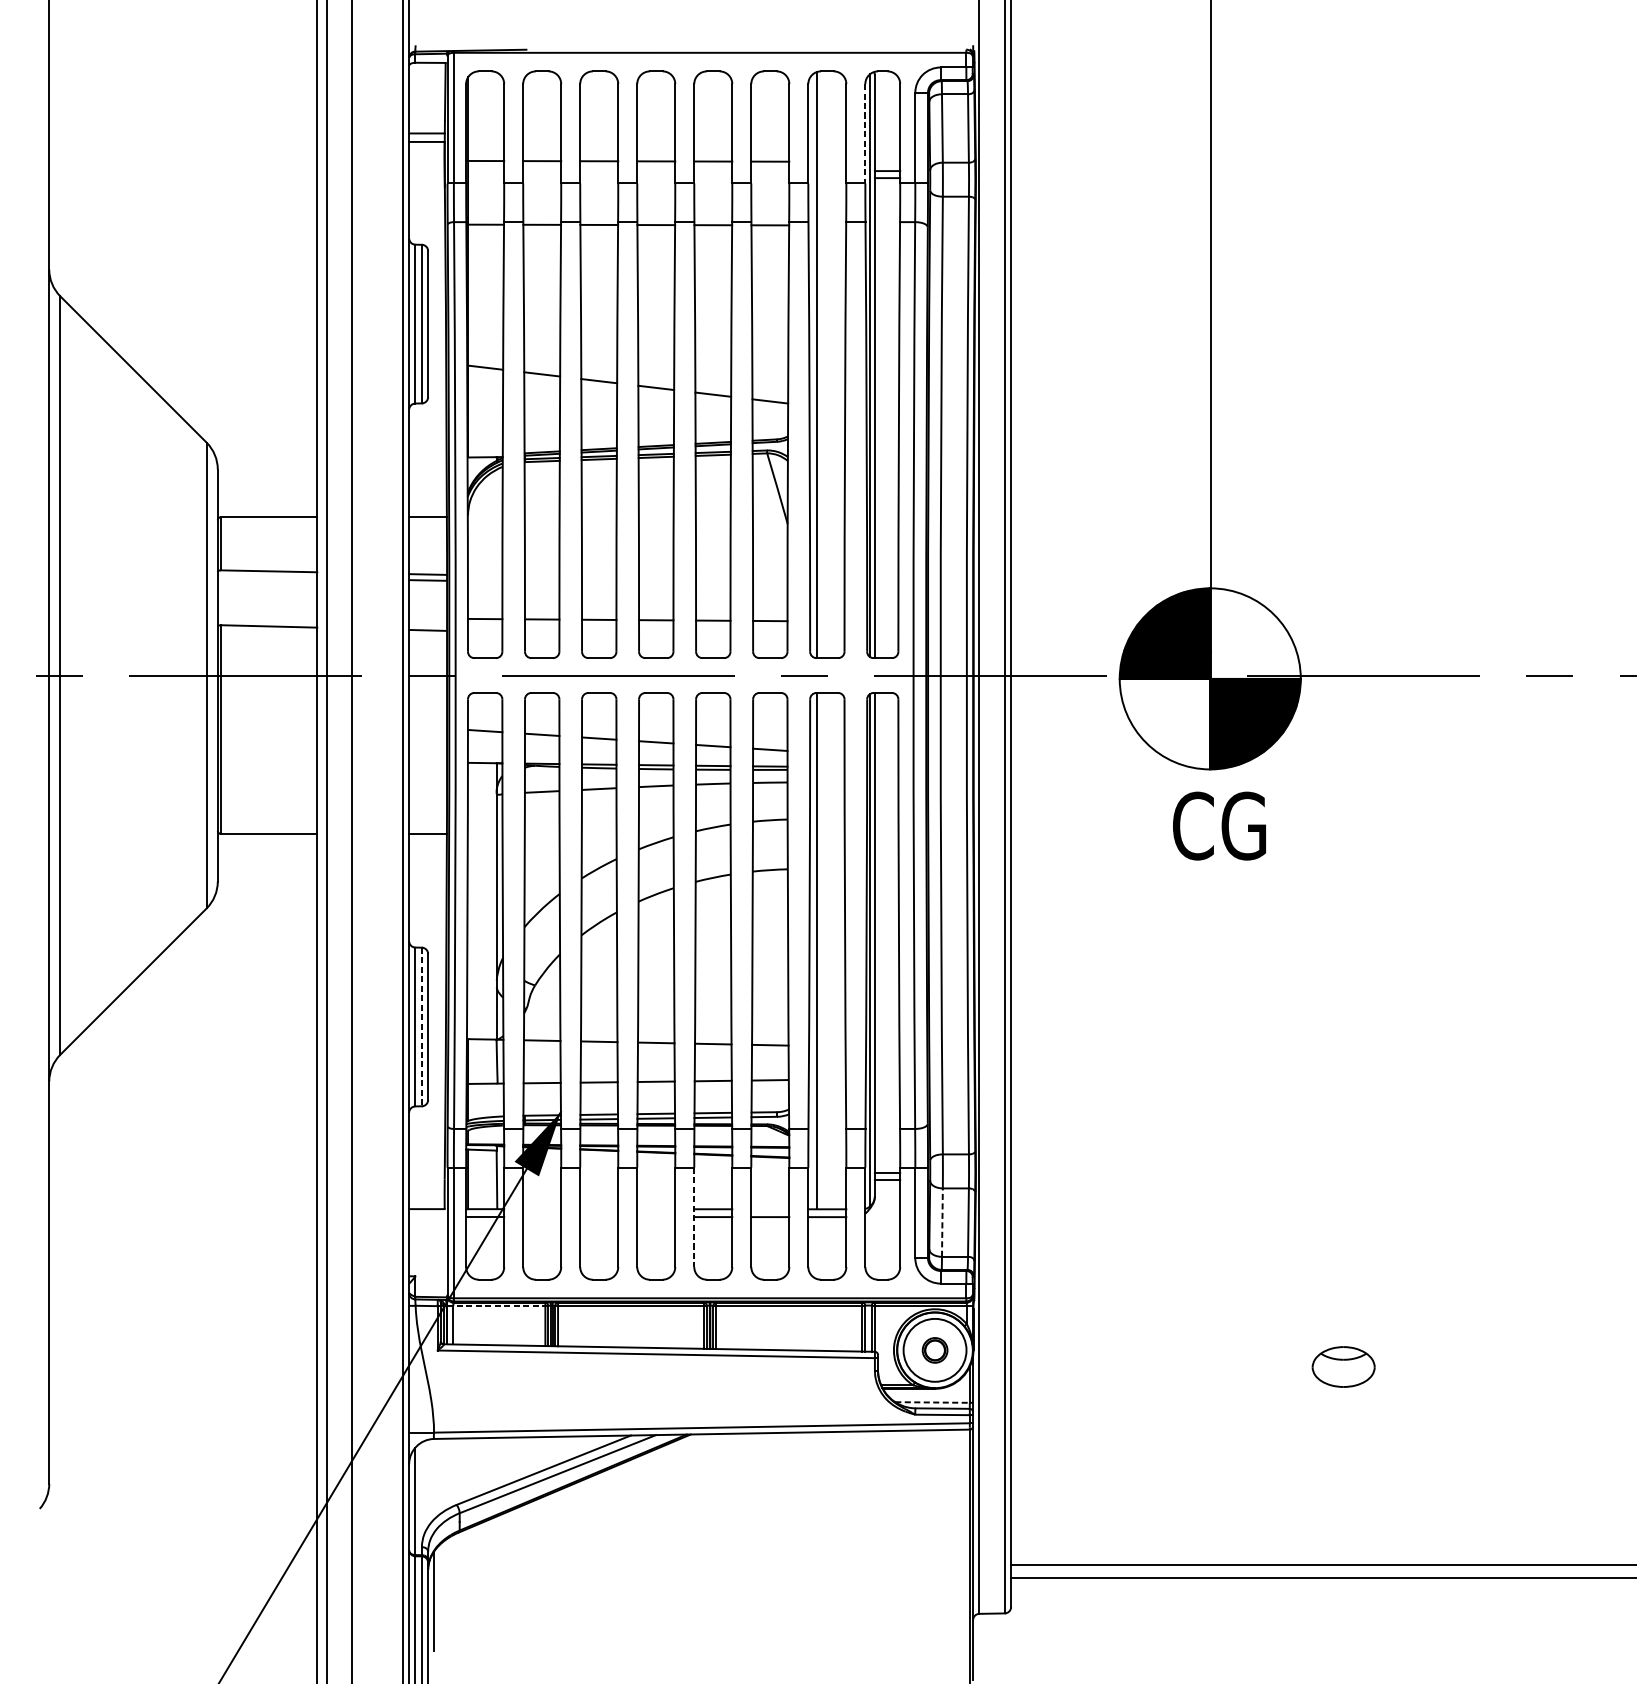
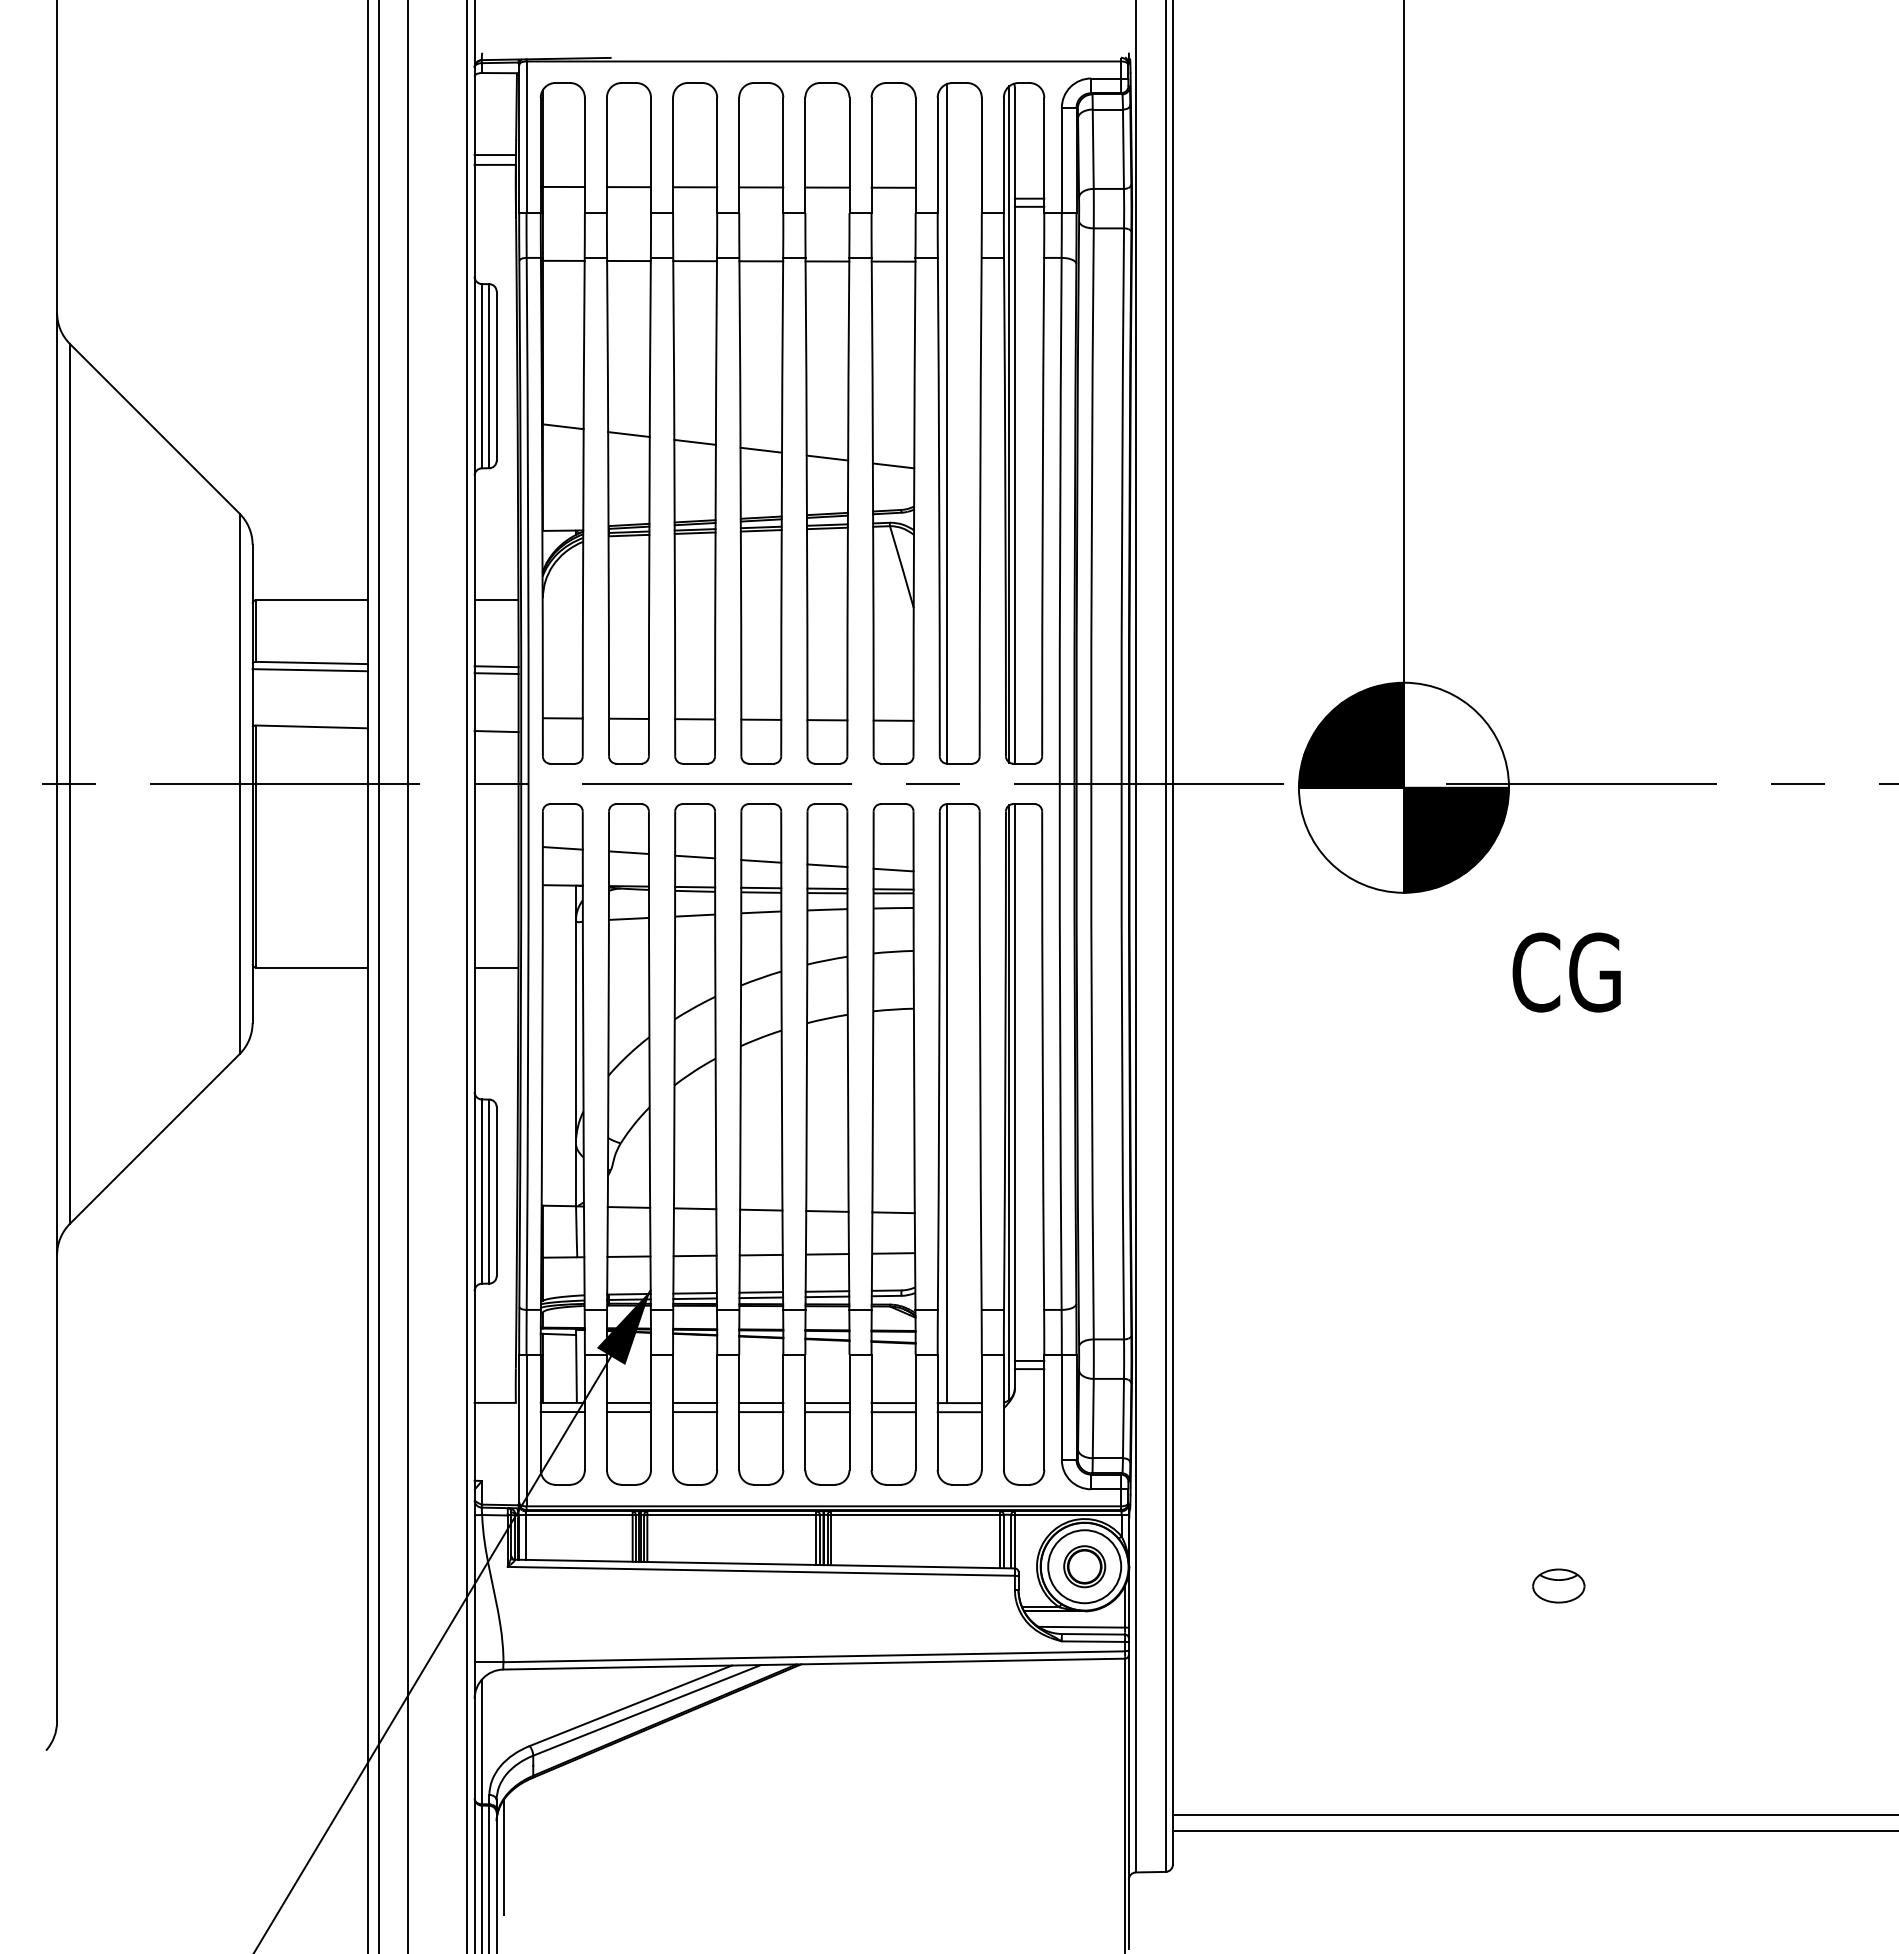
line: (865, 133) -> (1003, 155), dashed -> solid
line: (267, 577) -> (310, 670), added
text: (1219, 826) -> (1566, 972), moved
line: (421, 1027) -> (489, 1192), dashed -> solid
line: (541, 1208) -> (628, 1402), added
line: (599, 1208) -> (695, 1402), added
line: (656, 1209) -> (761, 1403), added
line: (770, 1209) -> (893, 1403), added
line: (541, 1217) -> (628, 1412), added
line: (599, 1217) -> (695, 1412), added
line: (656, 1217) -> (761, 1412), added
line: (694, 1217) -> (805, 1412), dashed -> solid
line: (942, 1222) -> (1093, 1418), dashed -> solid
line: (497, 1306) -> (577, 1515), dashed -> solid
part: (934, 1350) -> (1084, 1566), size x1.43
part: (1343, 1366) -> (1558, 1585), size x0.71
line: (933, 1402) -> (1082, 1627), dashed -> solid

